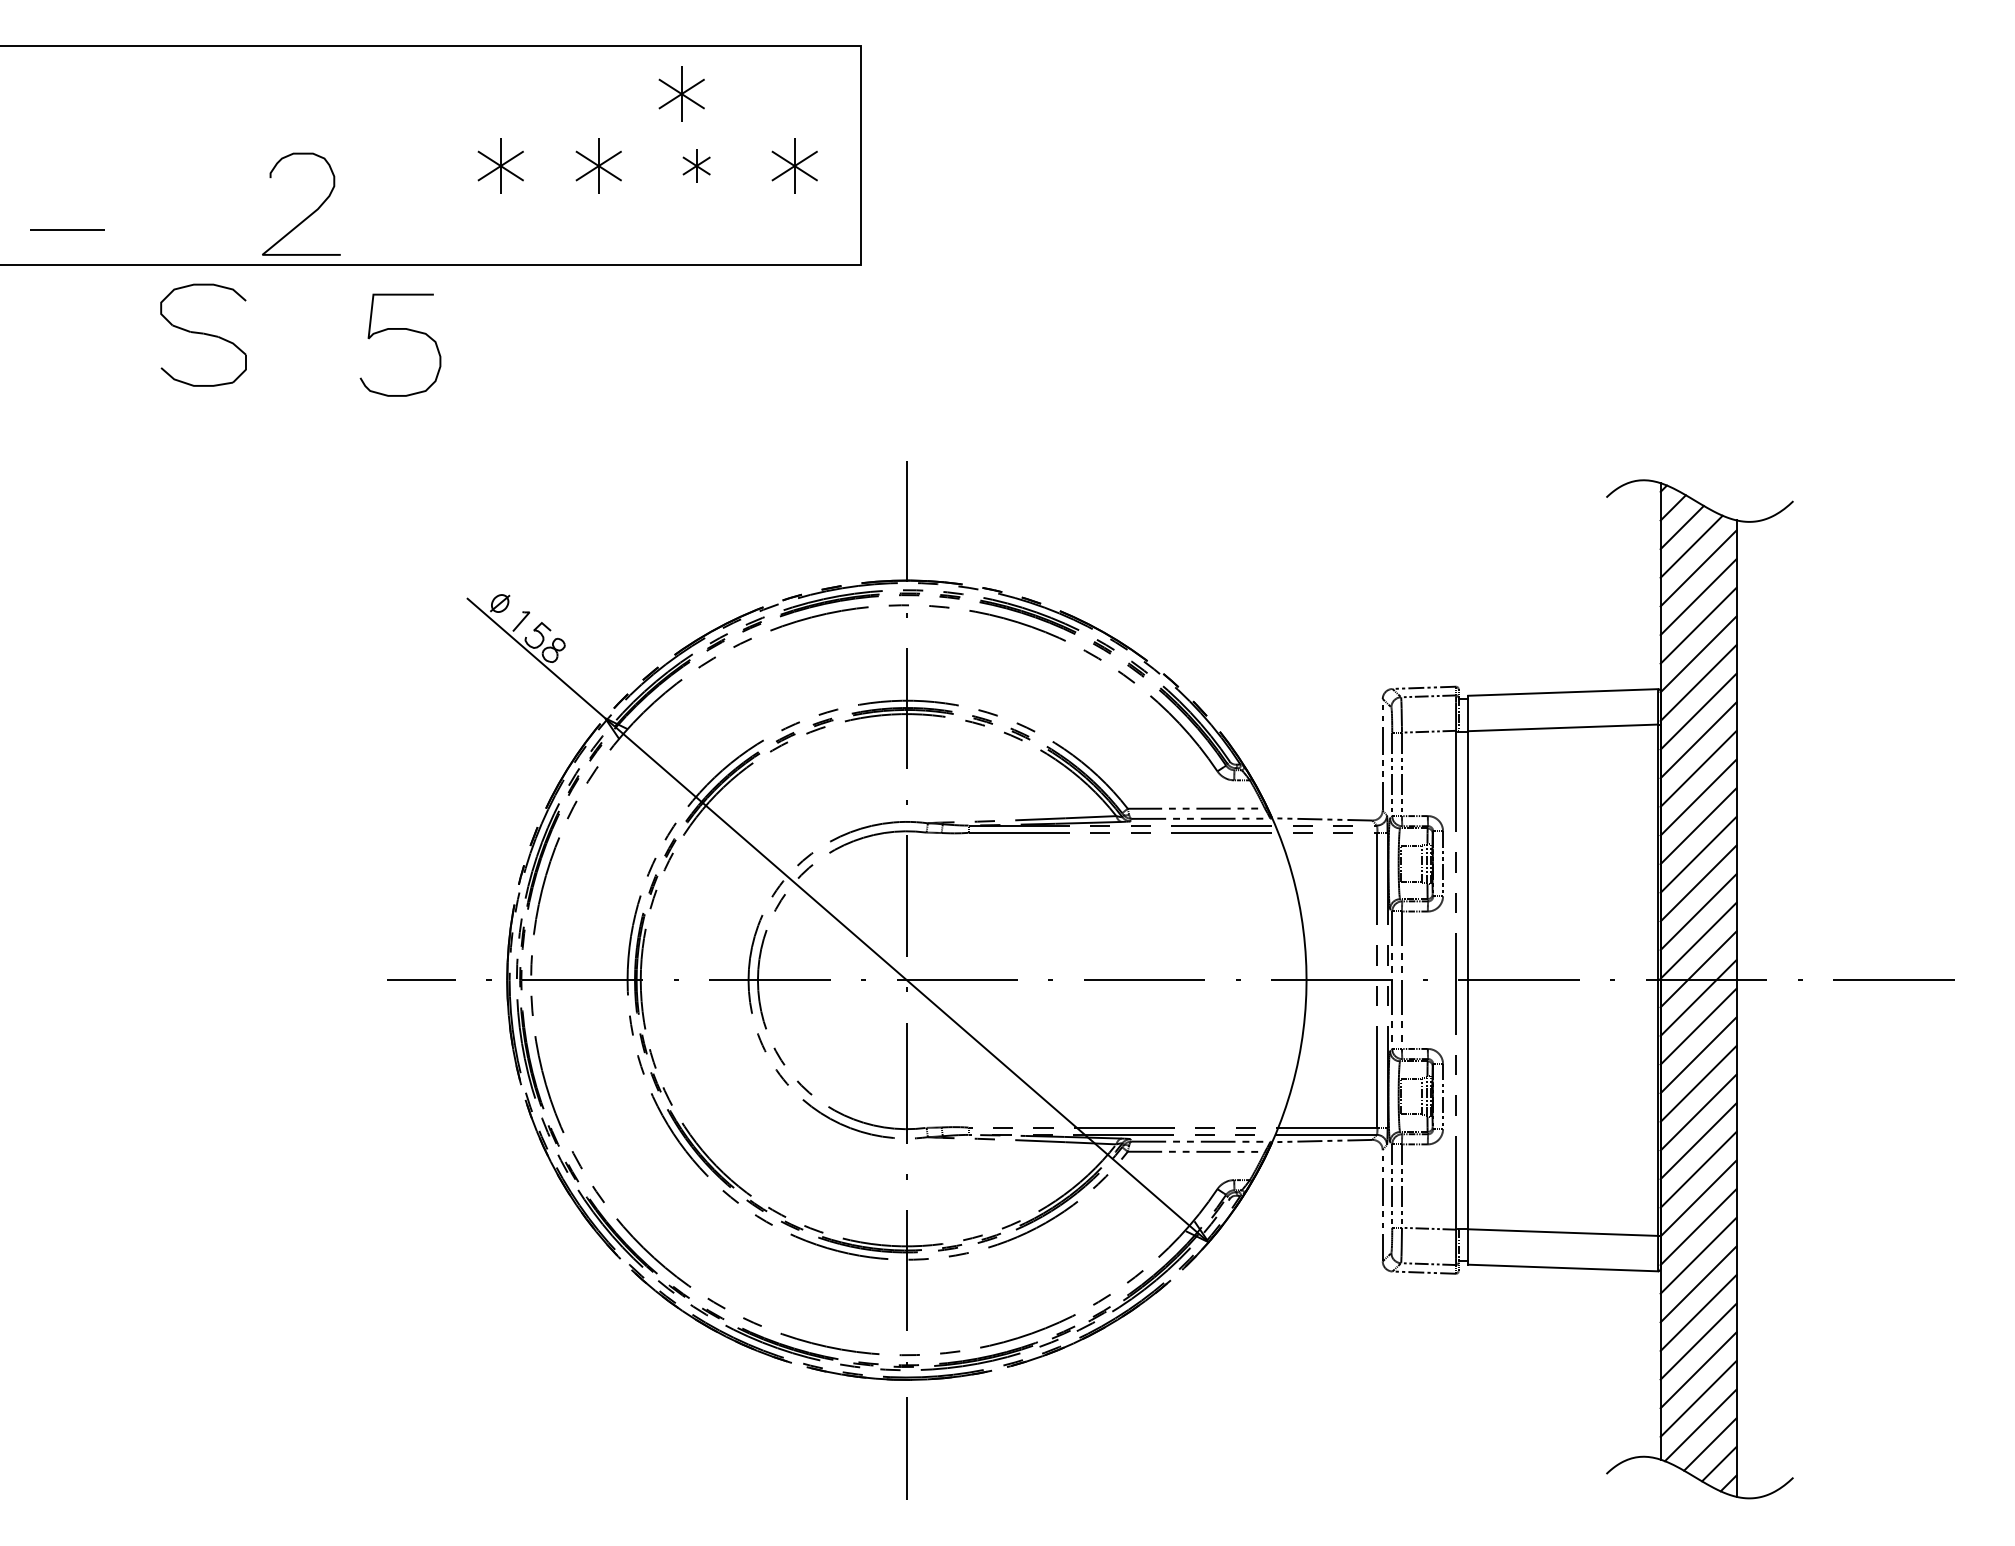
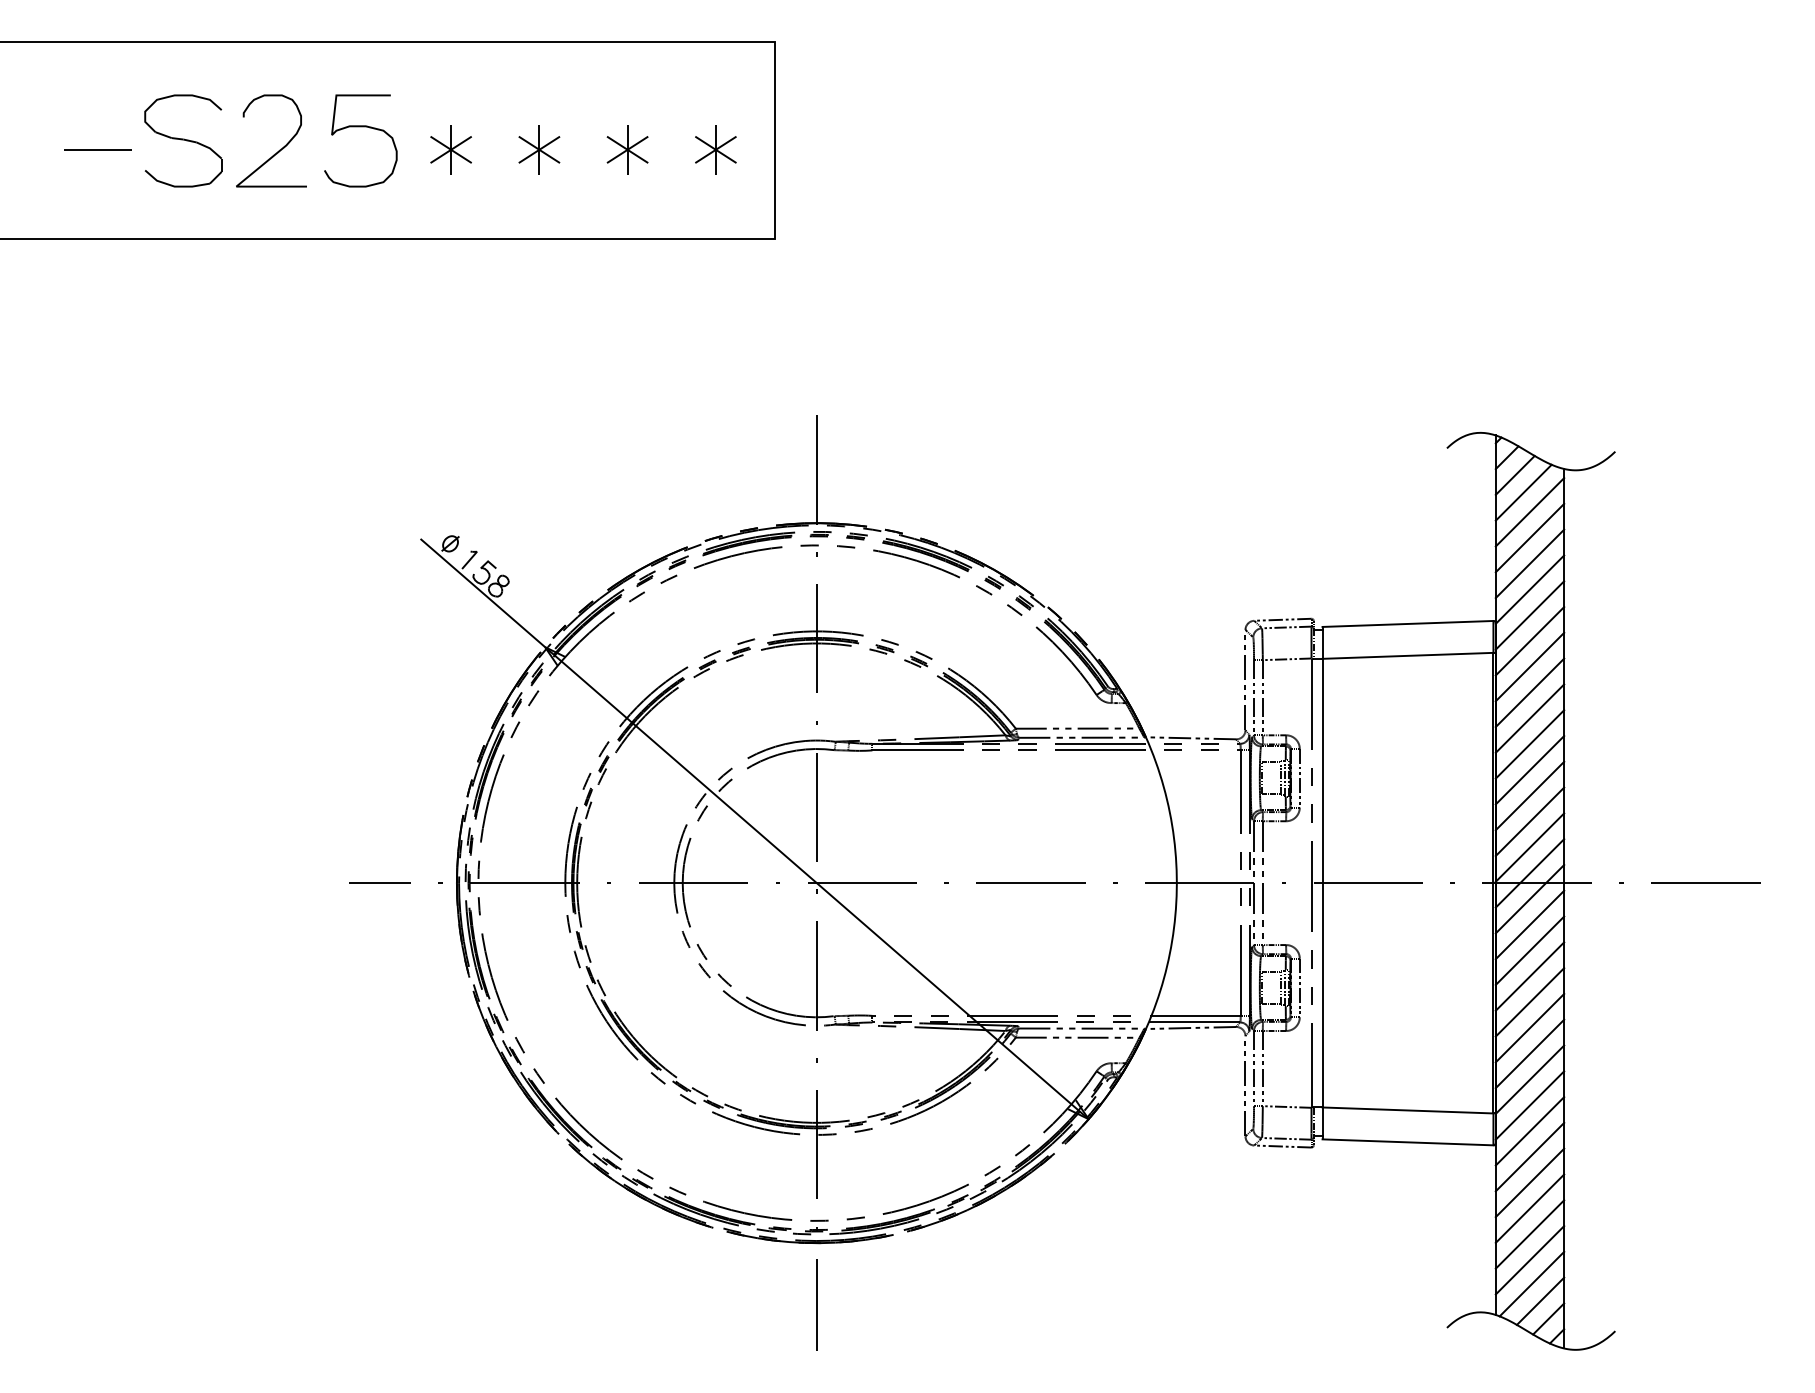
part: (681, 93) -> (613, 84), removed
part: (696, 165) -> (627, 149), size x1.67
curve: (309, 214) -> (278, 150), moved
line: (67, 229) -> (97, 149), moved
curve: (400, 329) -> (360, 126), moved
part: (203, 334) -> (183, 140), moved

